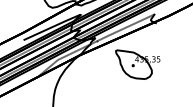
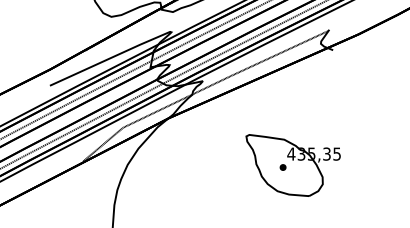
part: (137, 64) -> (292, 165), moved

